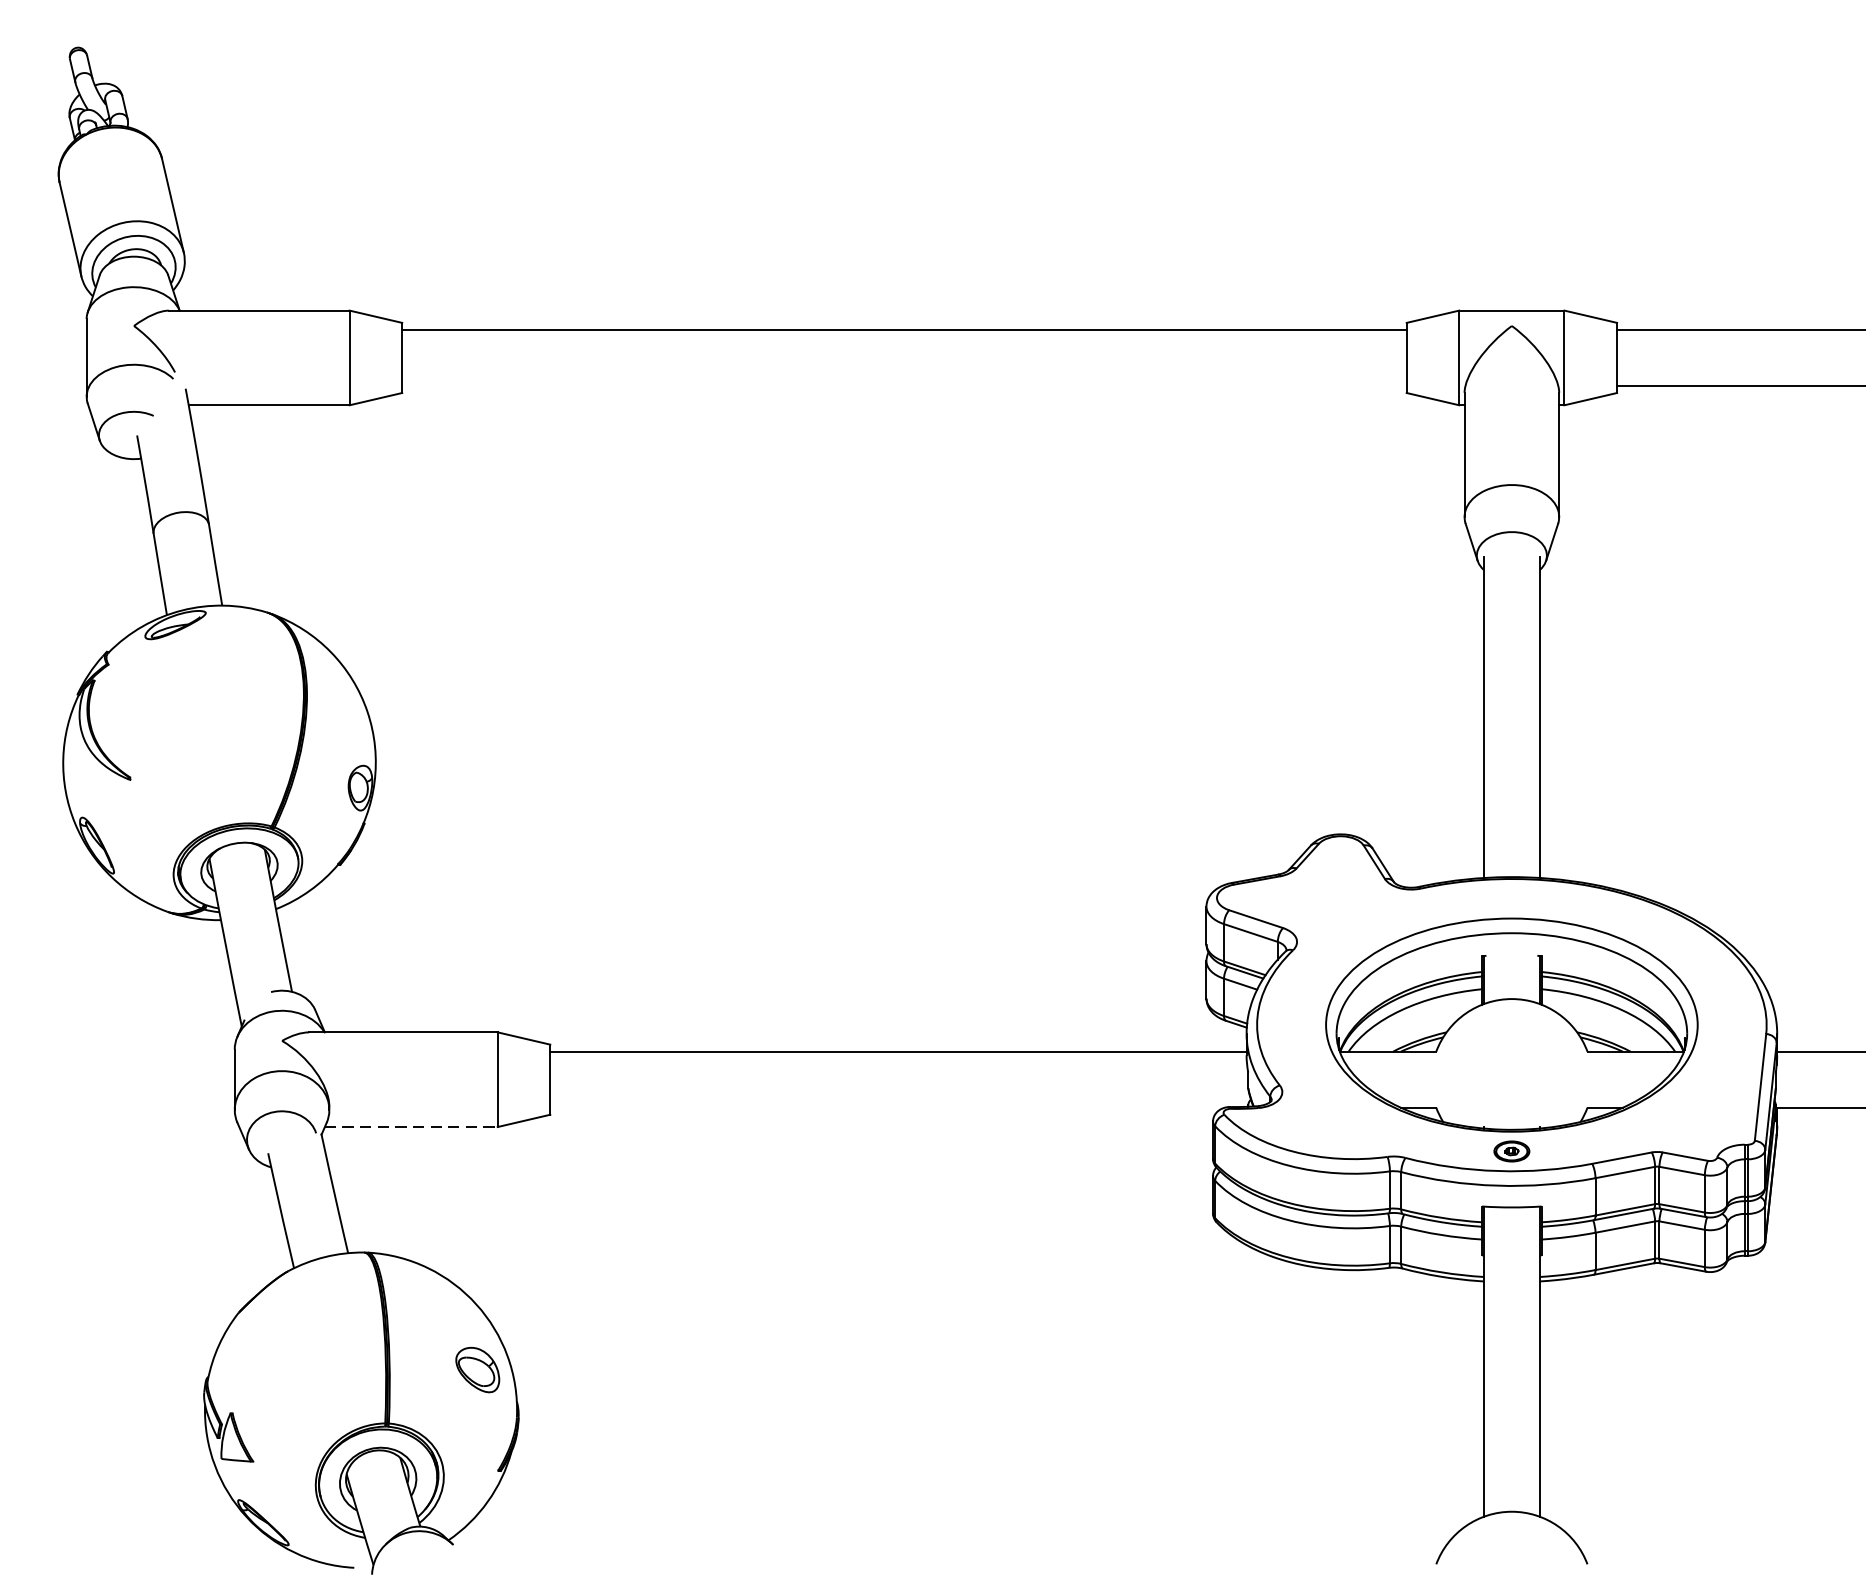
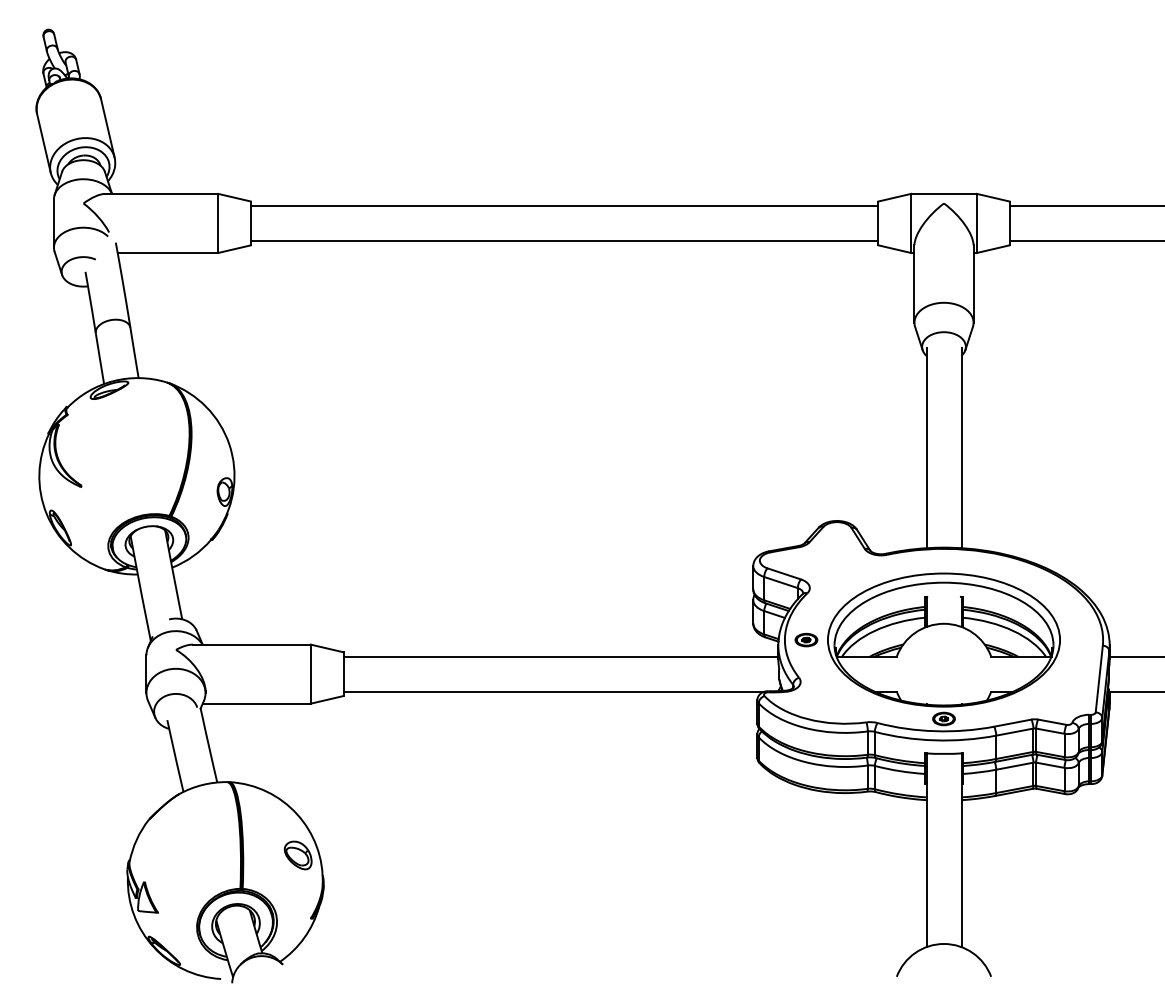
line: (904, 385) -> (564, 240), added
part: (1291, 1024) -> (806, 639), added
line: (886, 1107) -> (553, 691), added
line: (410, 1126) -> (256, 703), dashed -> solid

